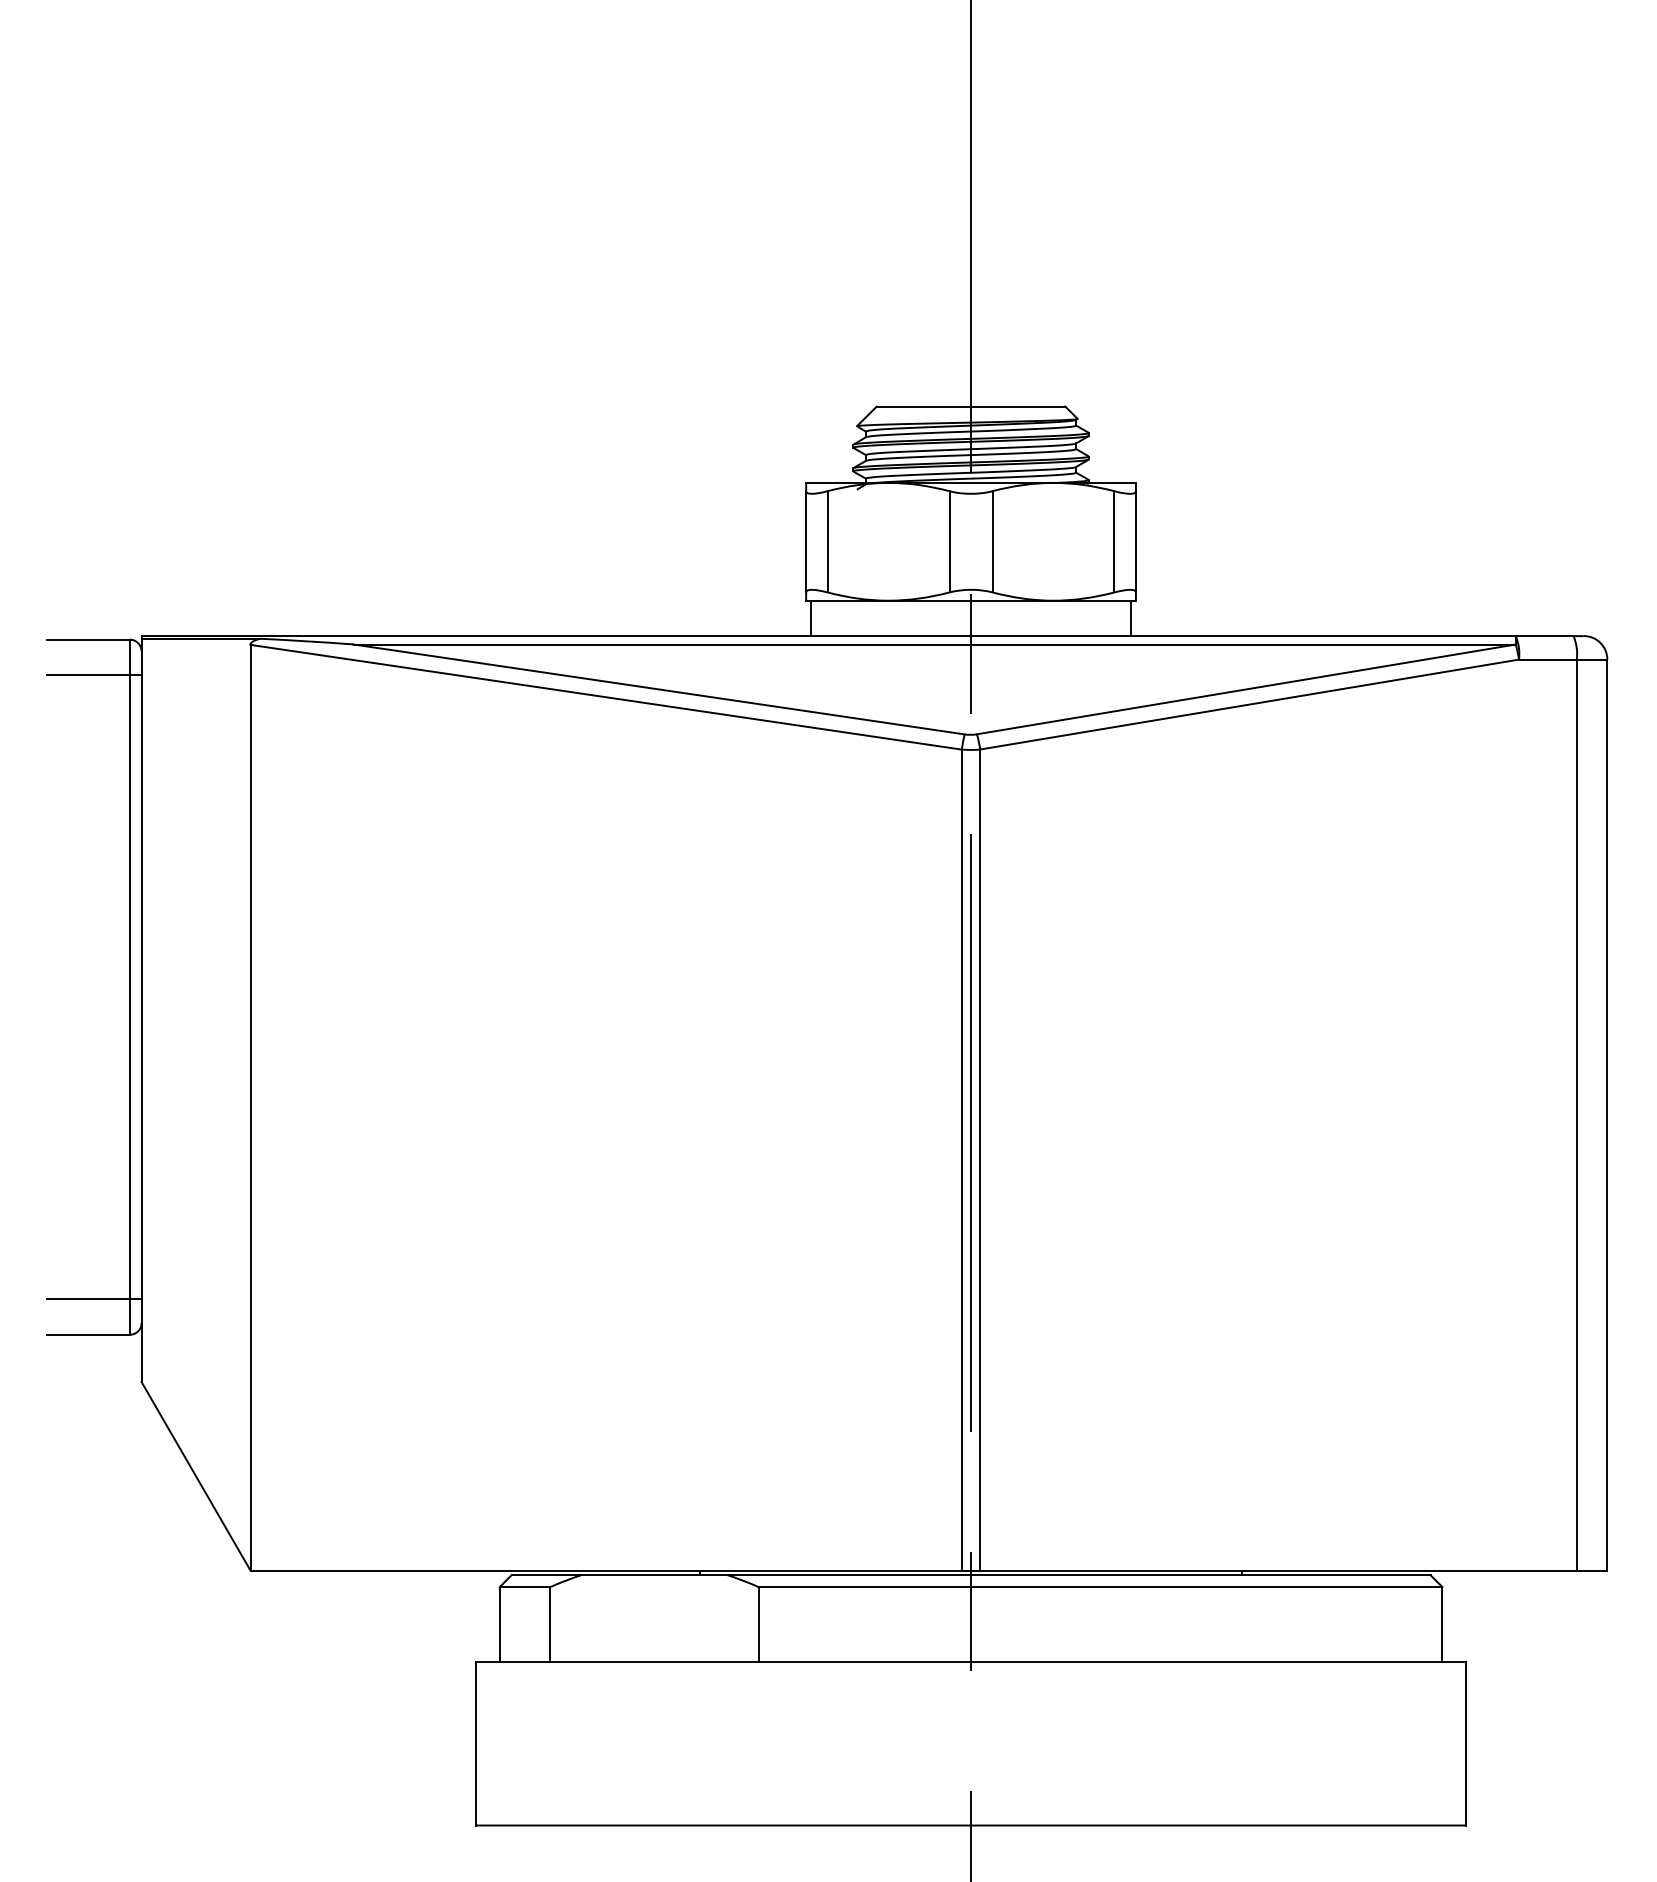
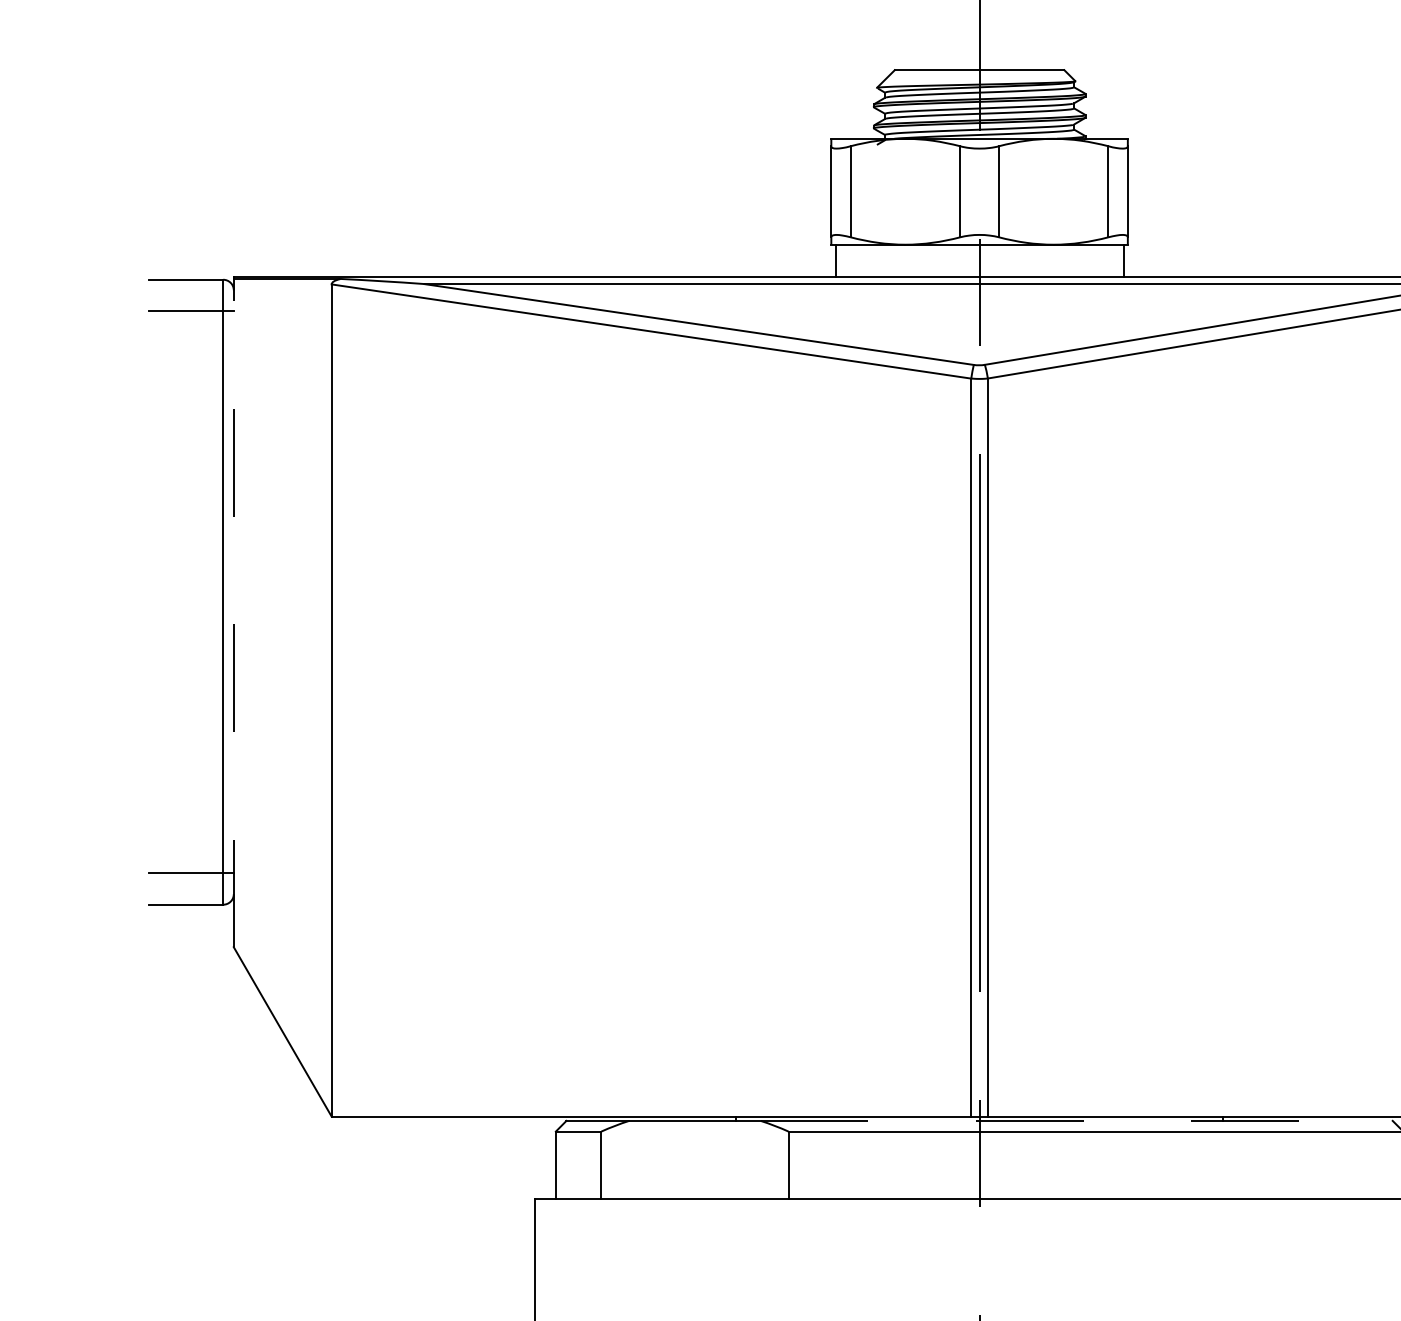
line: (141, 1010) -> (233, 613), solid -> dashed
line: (1079, 1575) -> (1077, 1121), solid -> dashed

